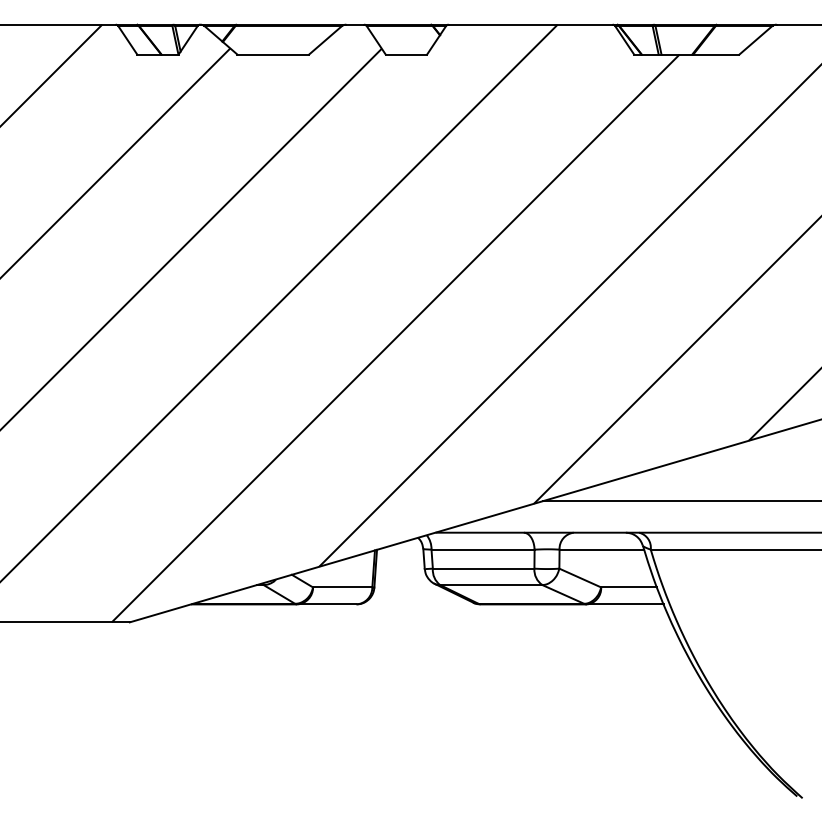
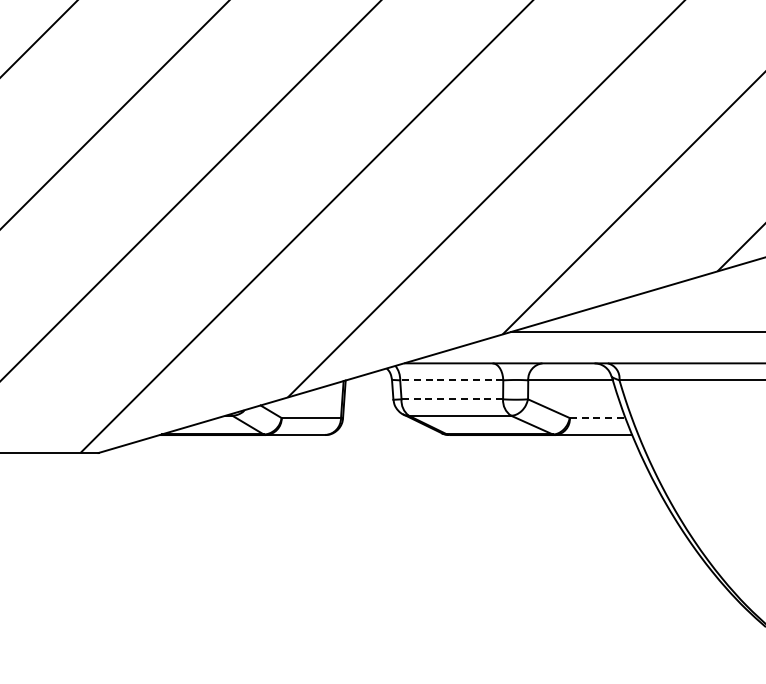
line: (483, 549) -> (452, 380), solid -> dashed
line: (483, 568) -> (452, 399), solid -> dashed
line: (629, 587) -> (598, 418), solid -> dashed

